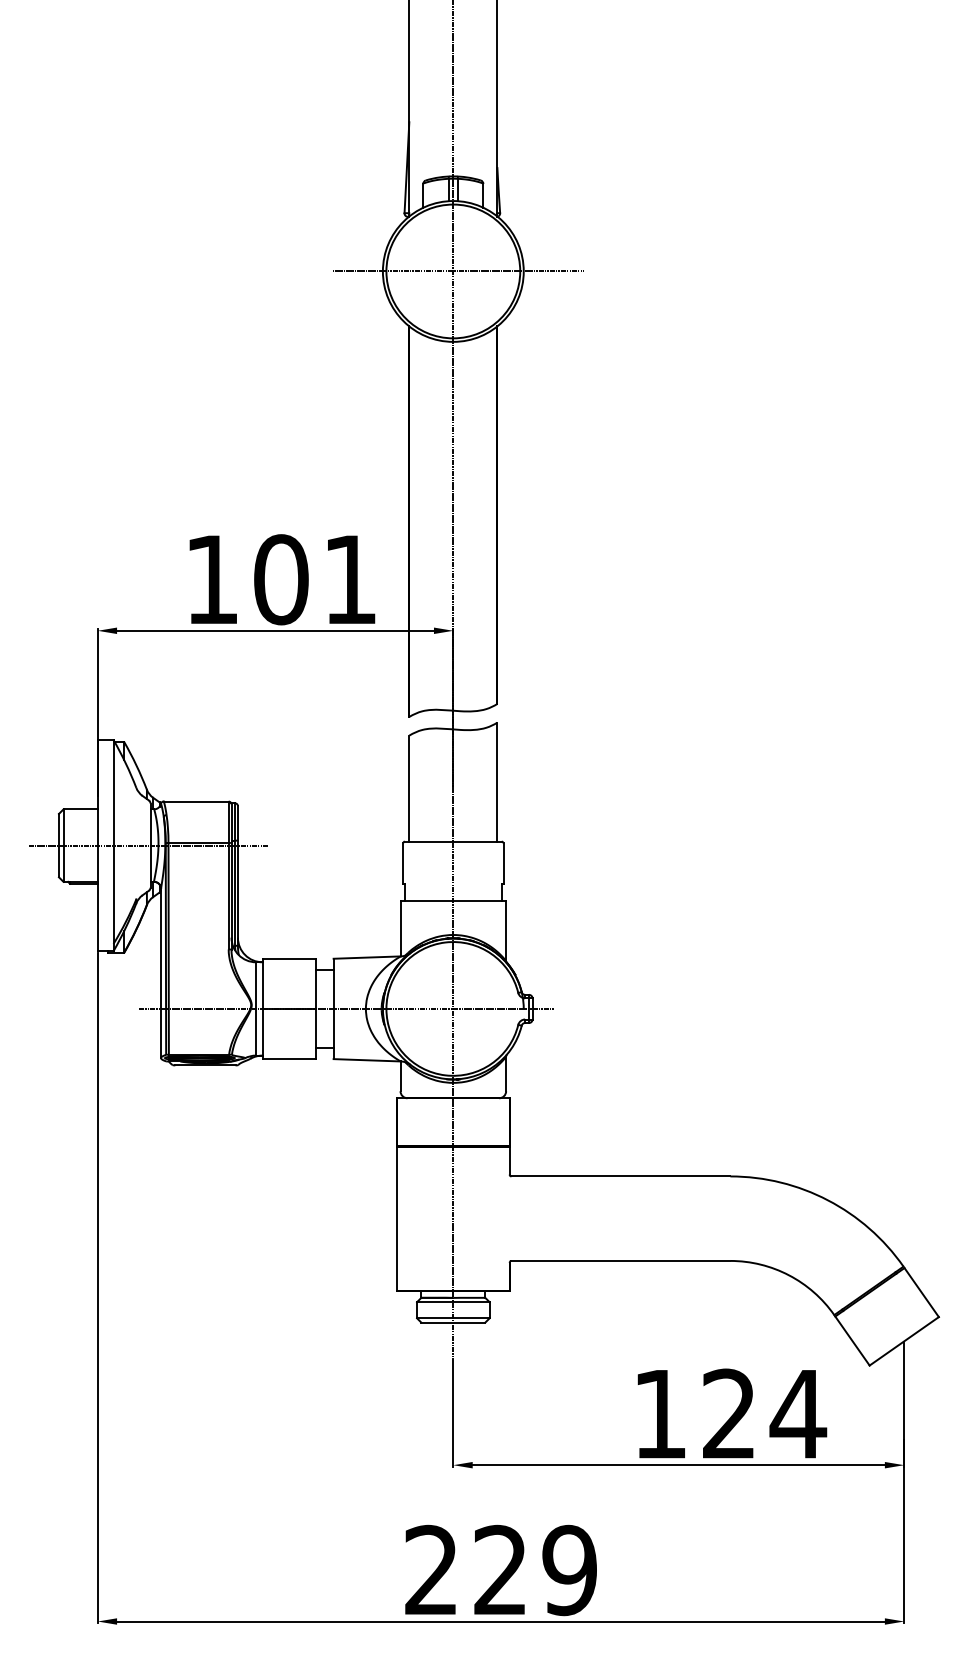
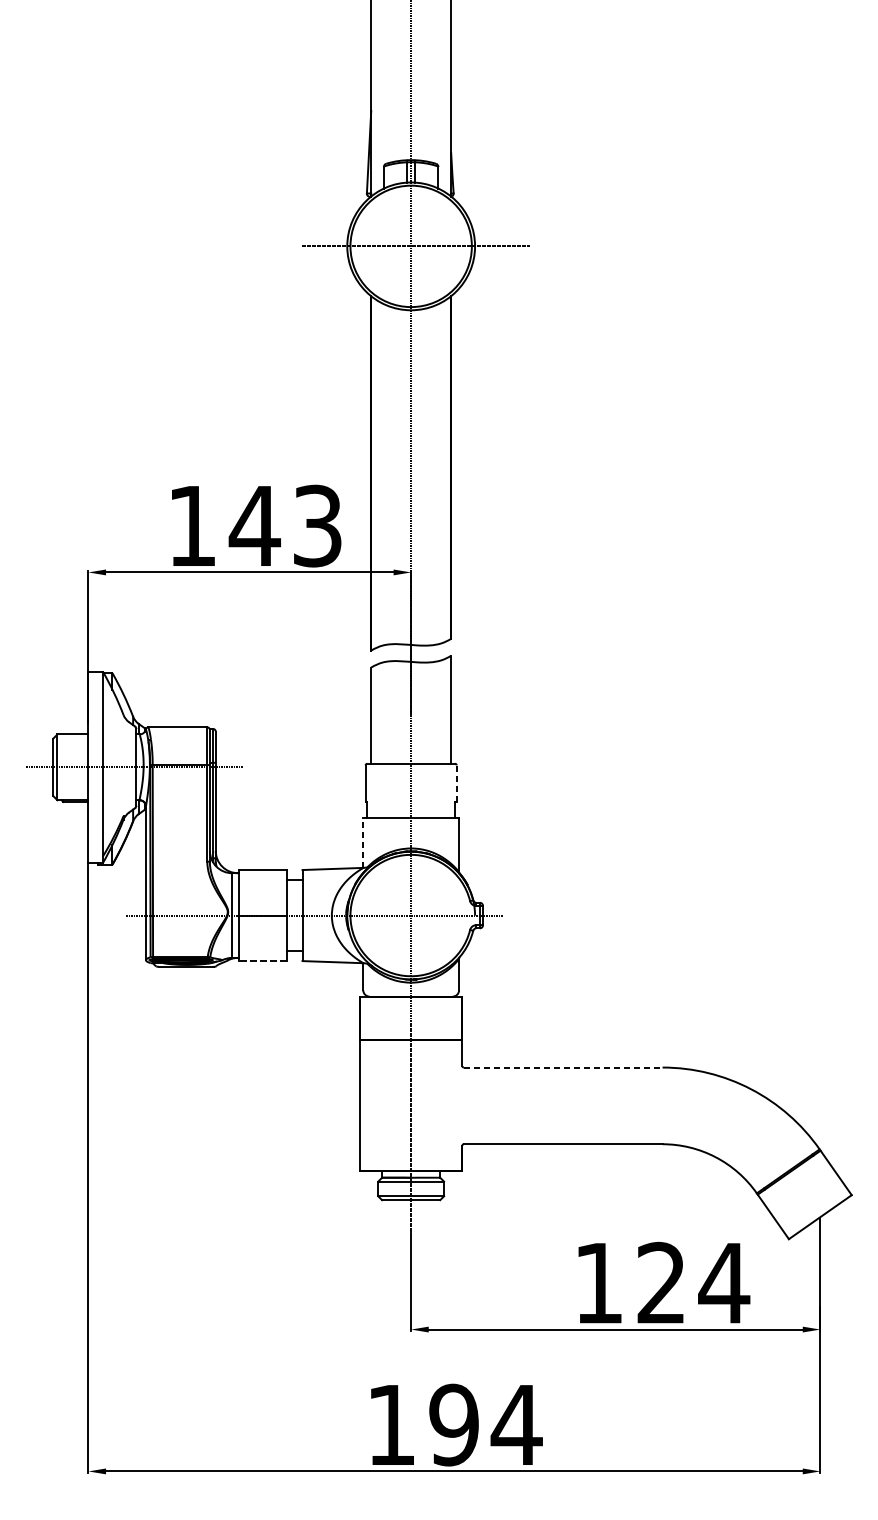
text: (314, 579) -> (285, 525), 101 -> 143
line: (503, 863) -> (456, 783), solid -> dashed
line: (400, 928) -> (363, 842), solid -> dashed
line: (289, 1059) -> (262, 961), solid -> dashed
line: (621, 1176) -> (563, 1067), solid -> dashed
text: (501, 1570) -> (454, 1425), 229 -> 194

